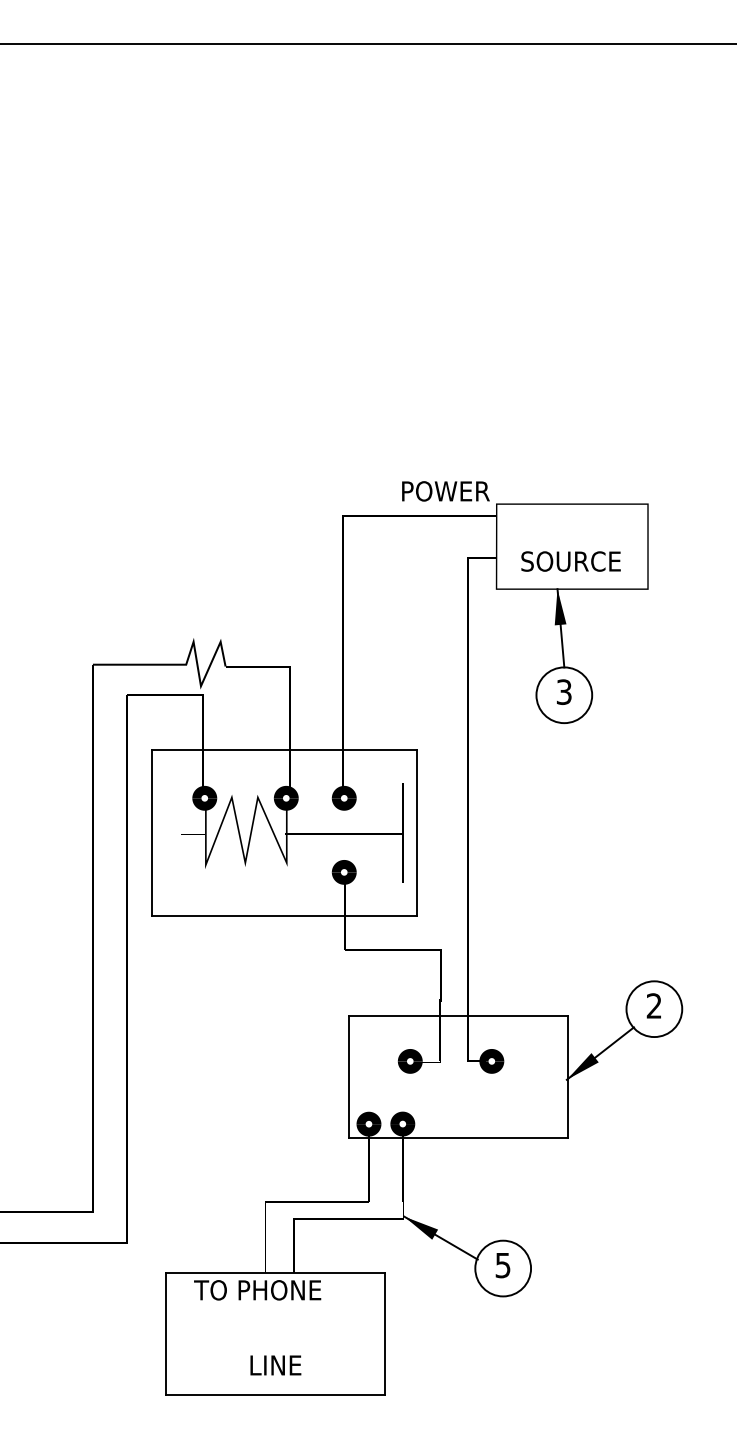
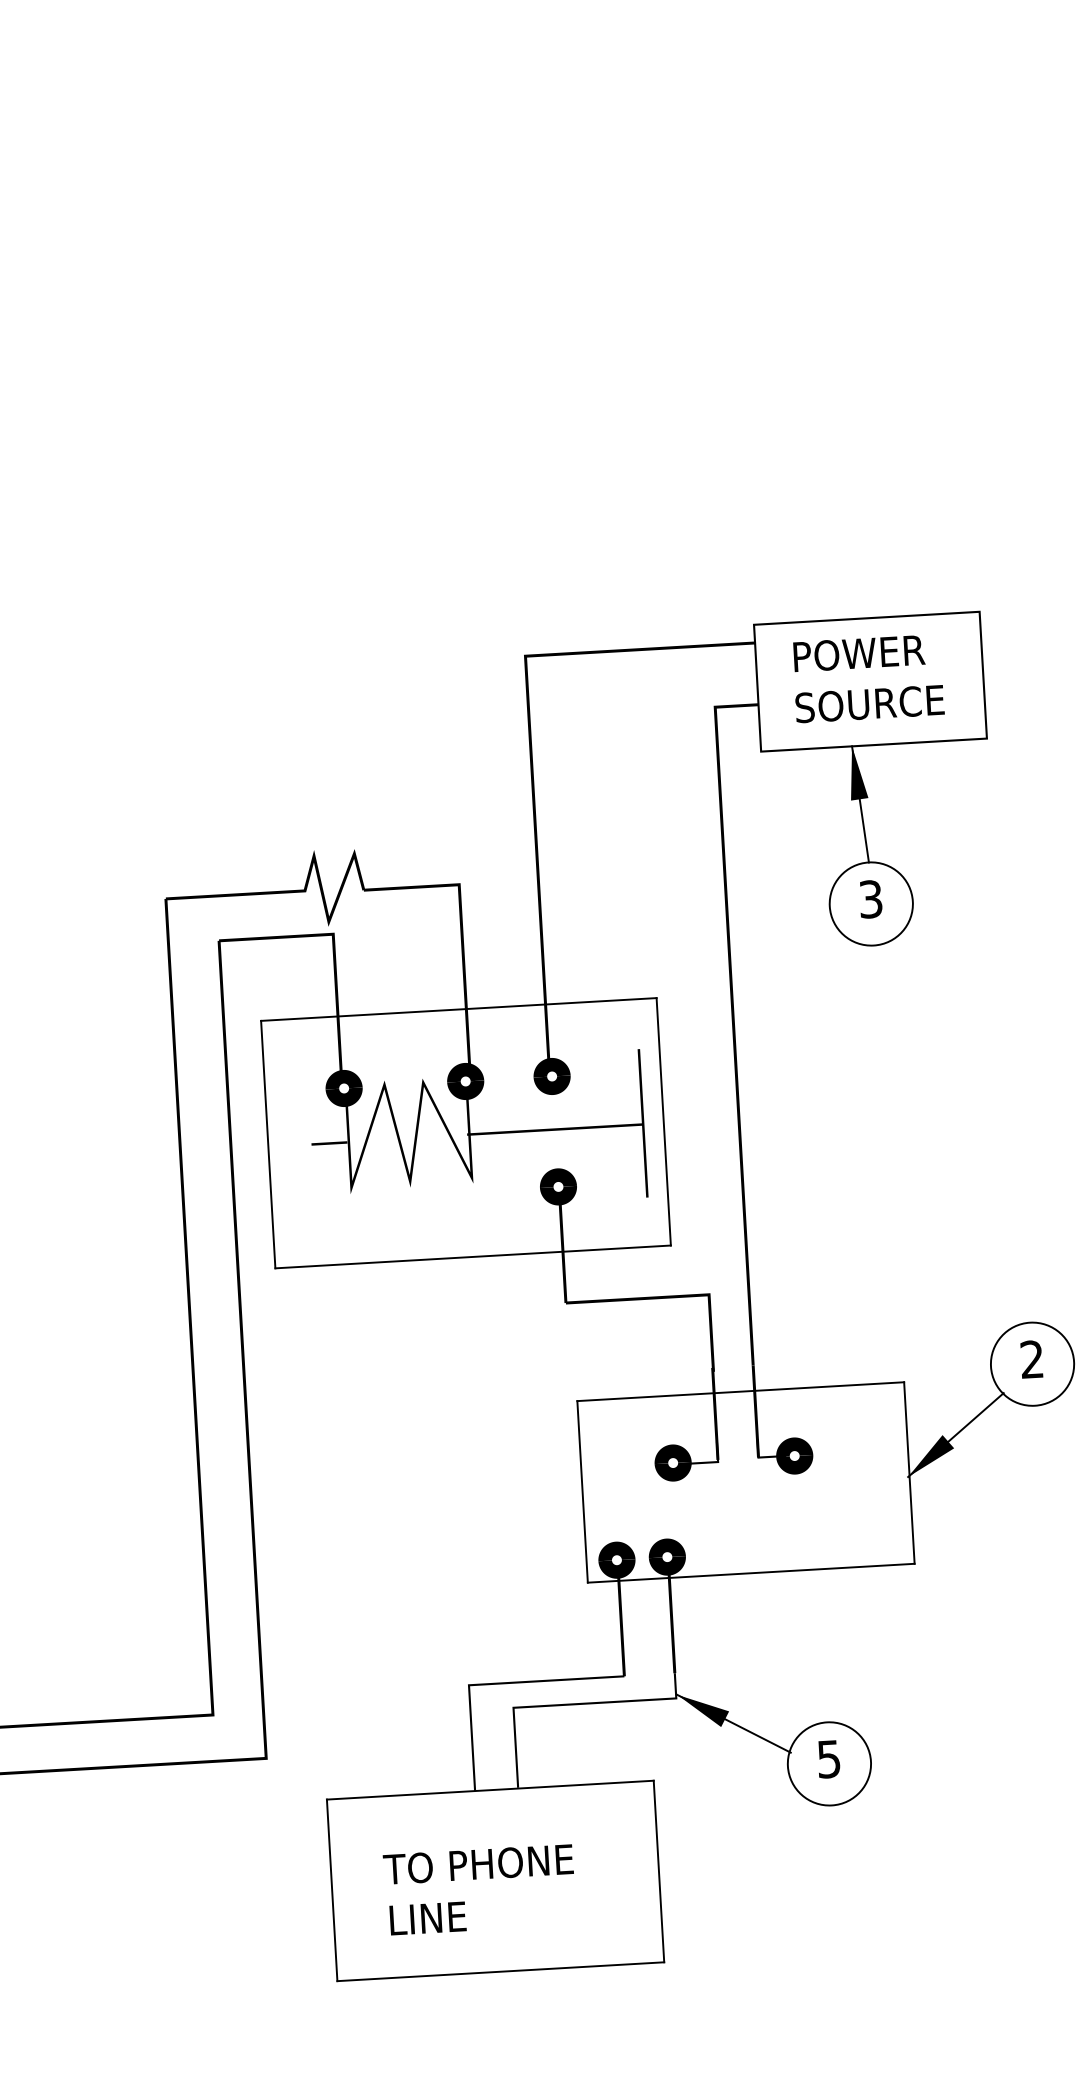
text: (445, 491) -> (858, 653), moved
text: (257, 1290) -> (478, 1864), moved
text: (275, 1365) -> (427, 1918), moved

